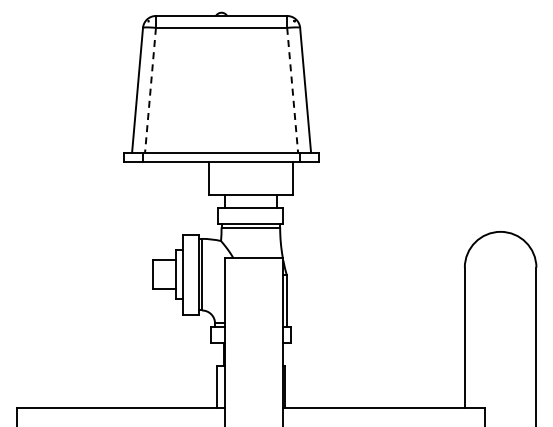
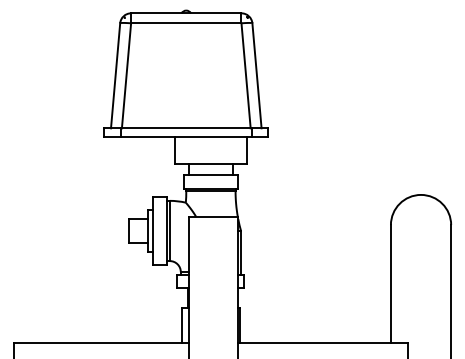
line: (150, 90) -> (126, 76), dashed -> solid
line: (292, 90) -> (245, 76), dashed -> solid

